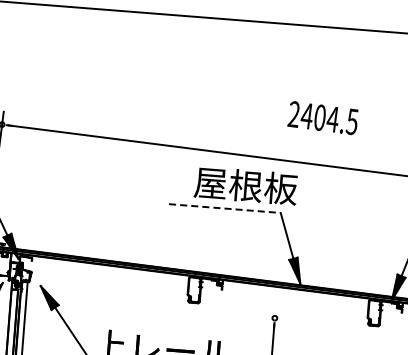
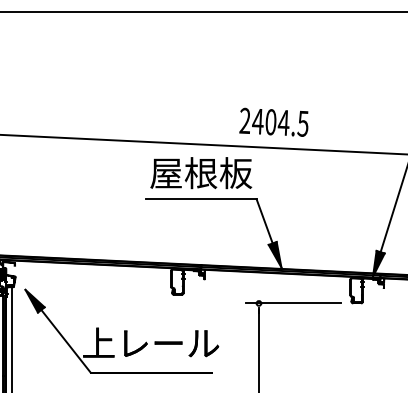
text: (322, 117) -> (273, 121), moved
text: (246, 186) -> (201, 173), moved
line: (225, 208) -> (201, 199), dashed -> solid
line: (309, 320) -> (293, 303), added

